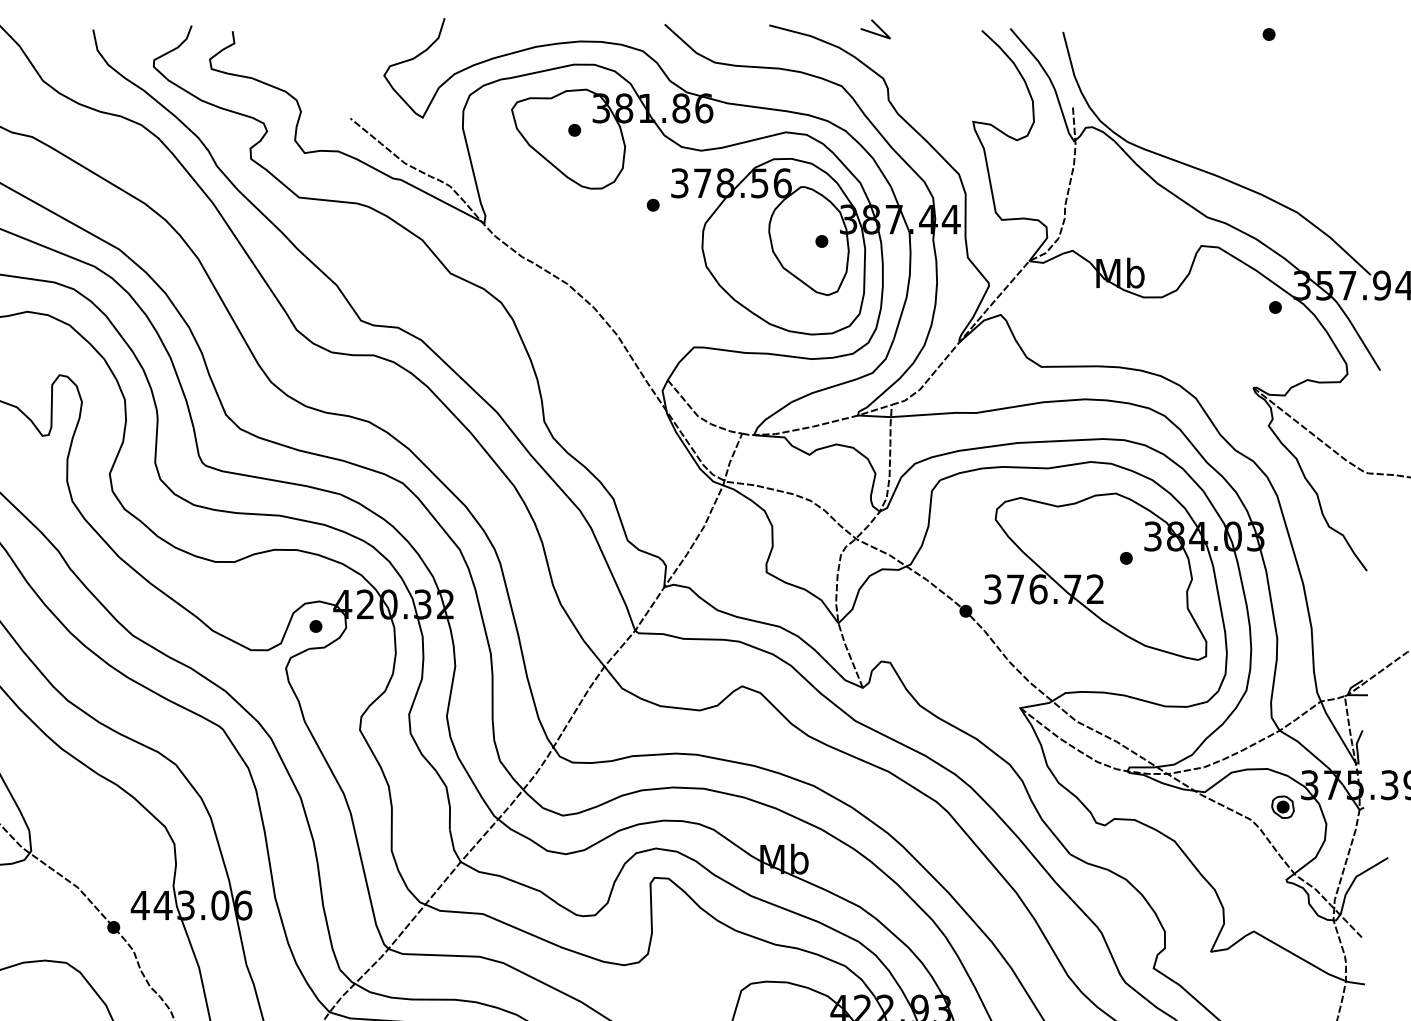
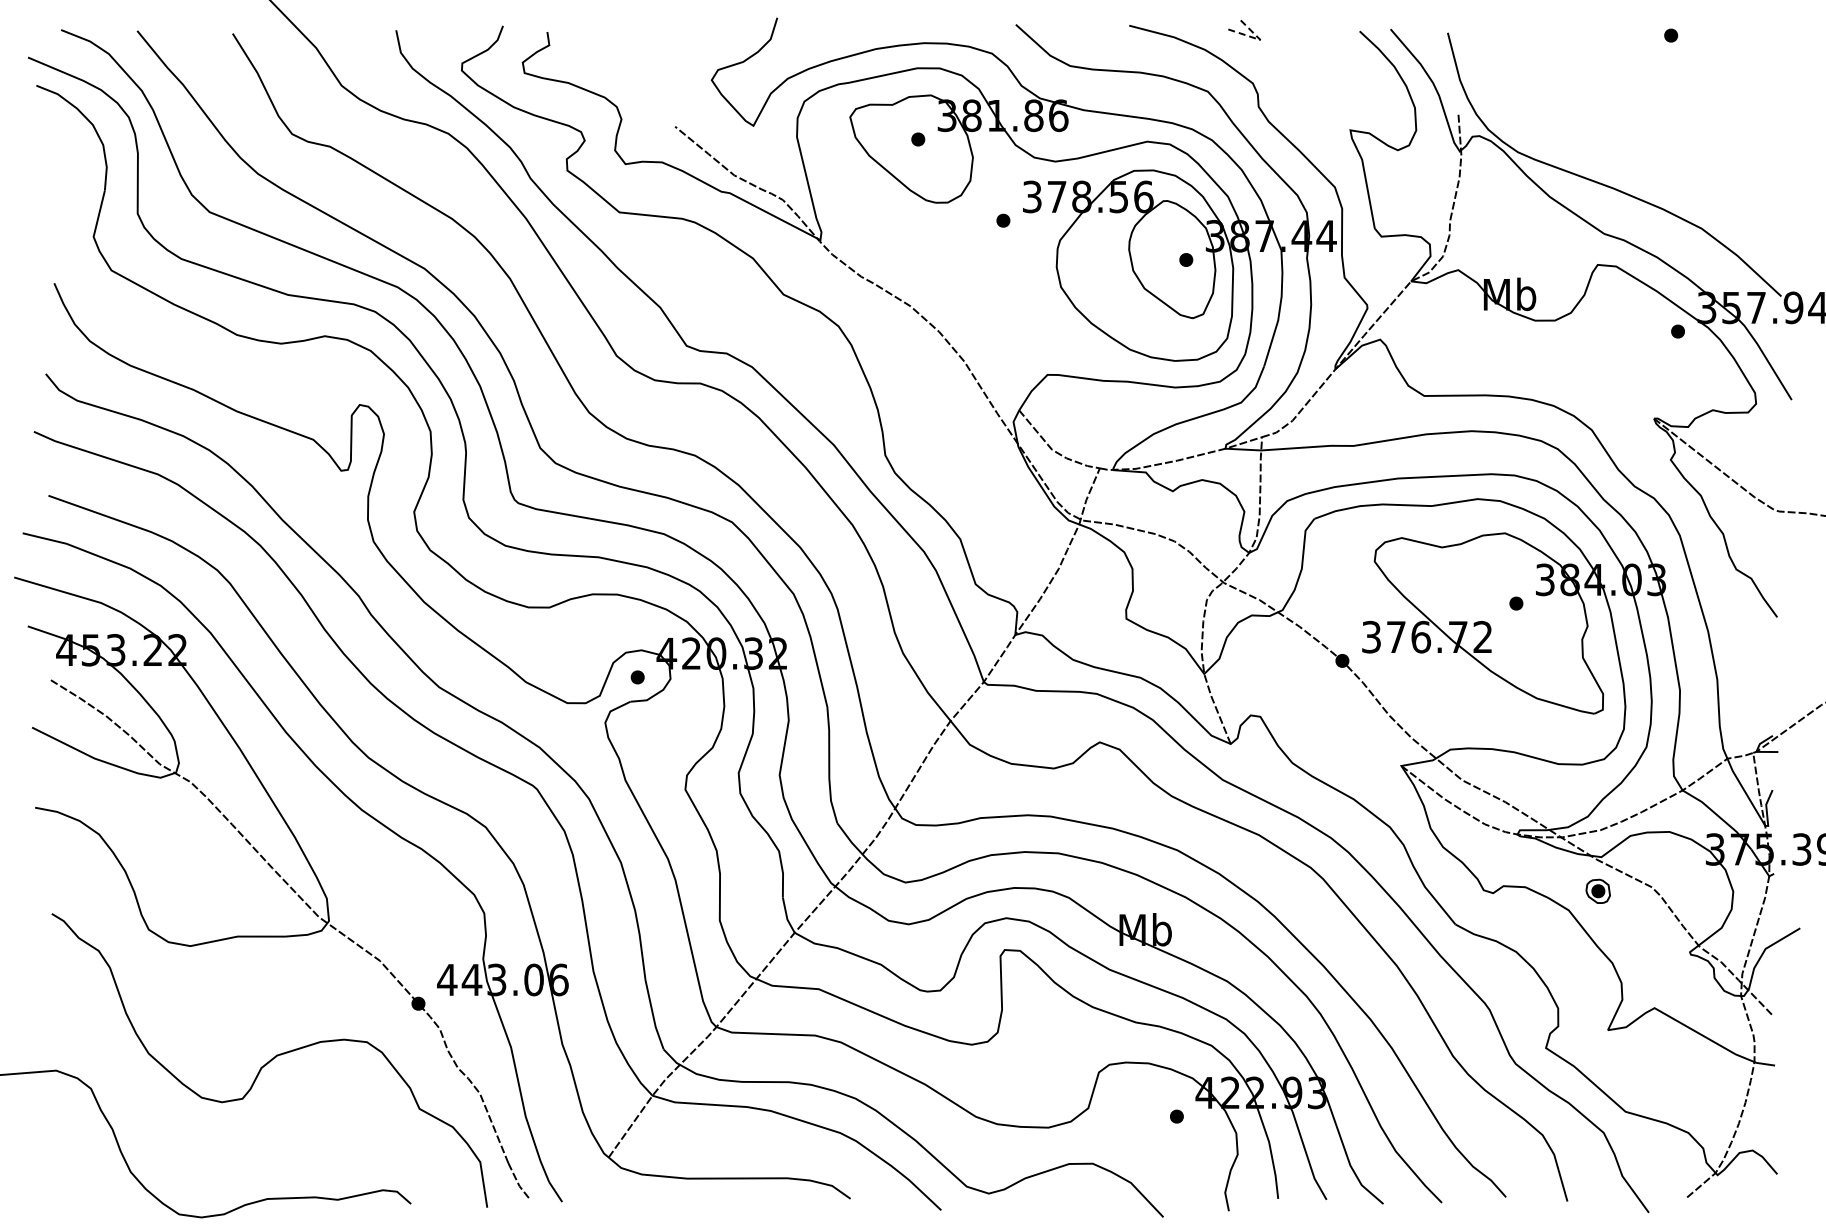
line: (888, 38) -> (1258, 39), solid -> dashed
part: (1282, 806) -> (1597, 890), moved

